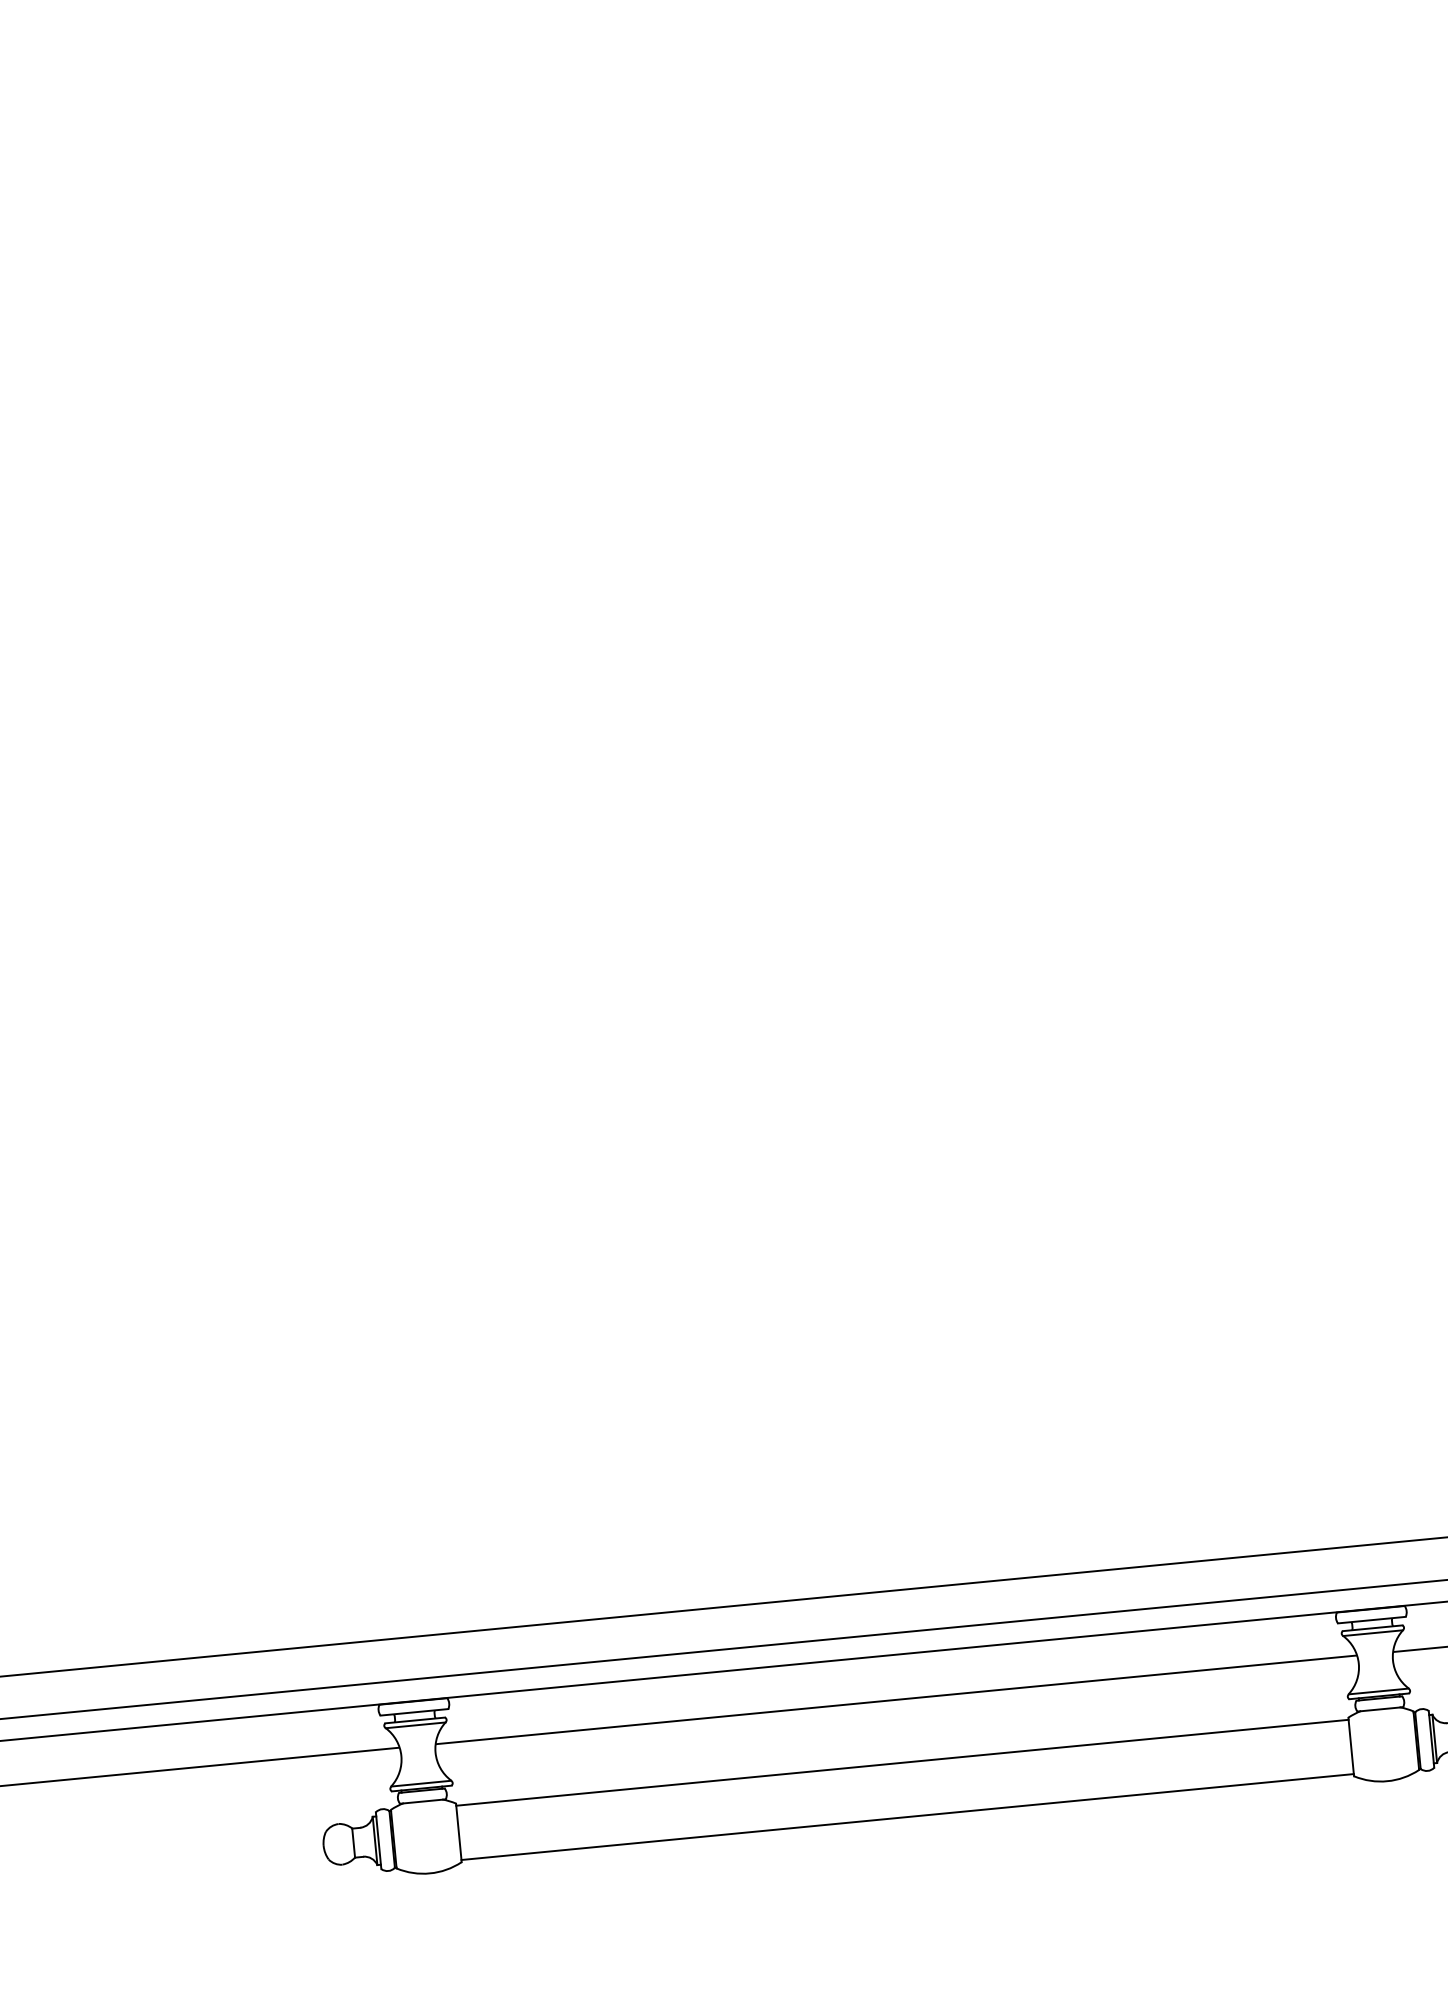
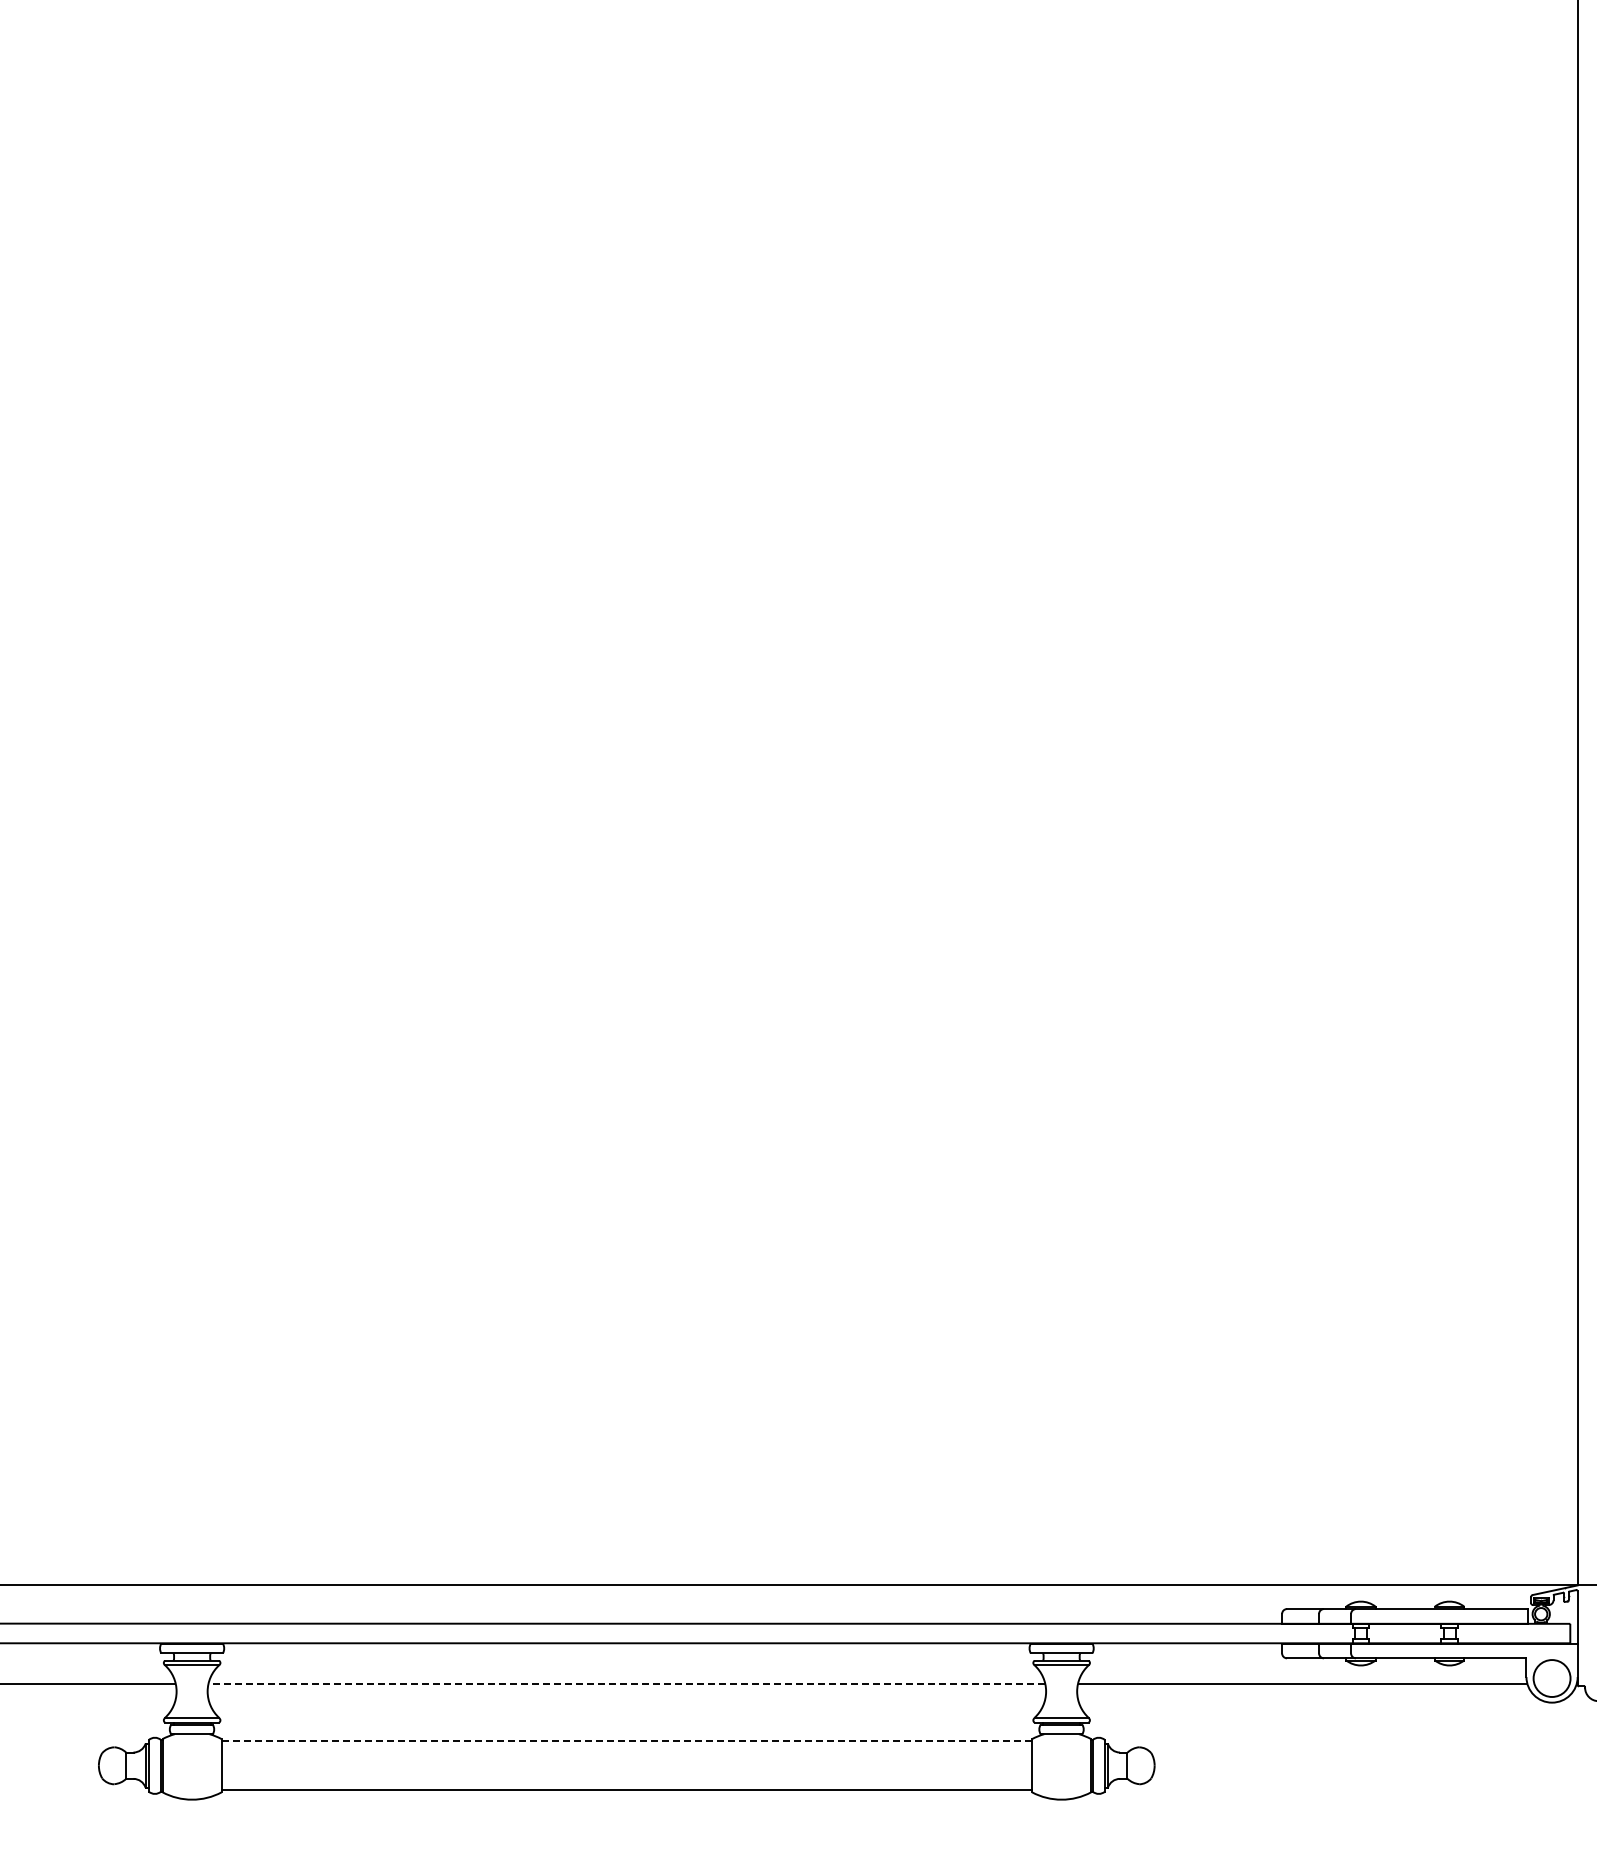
line: (895, 1699) -> (626, 1683), solid -> dashed
line: (902, 1763) -> (626, 1741), solid -> dashed

